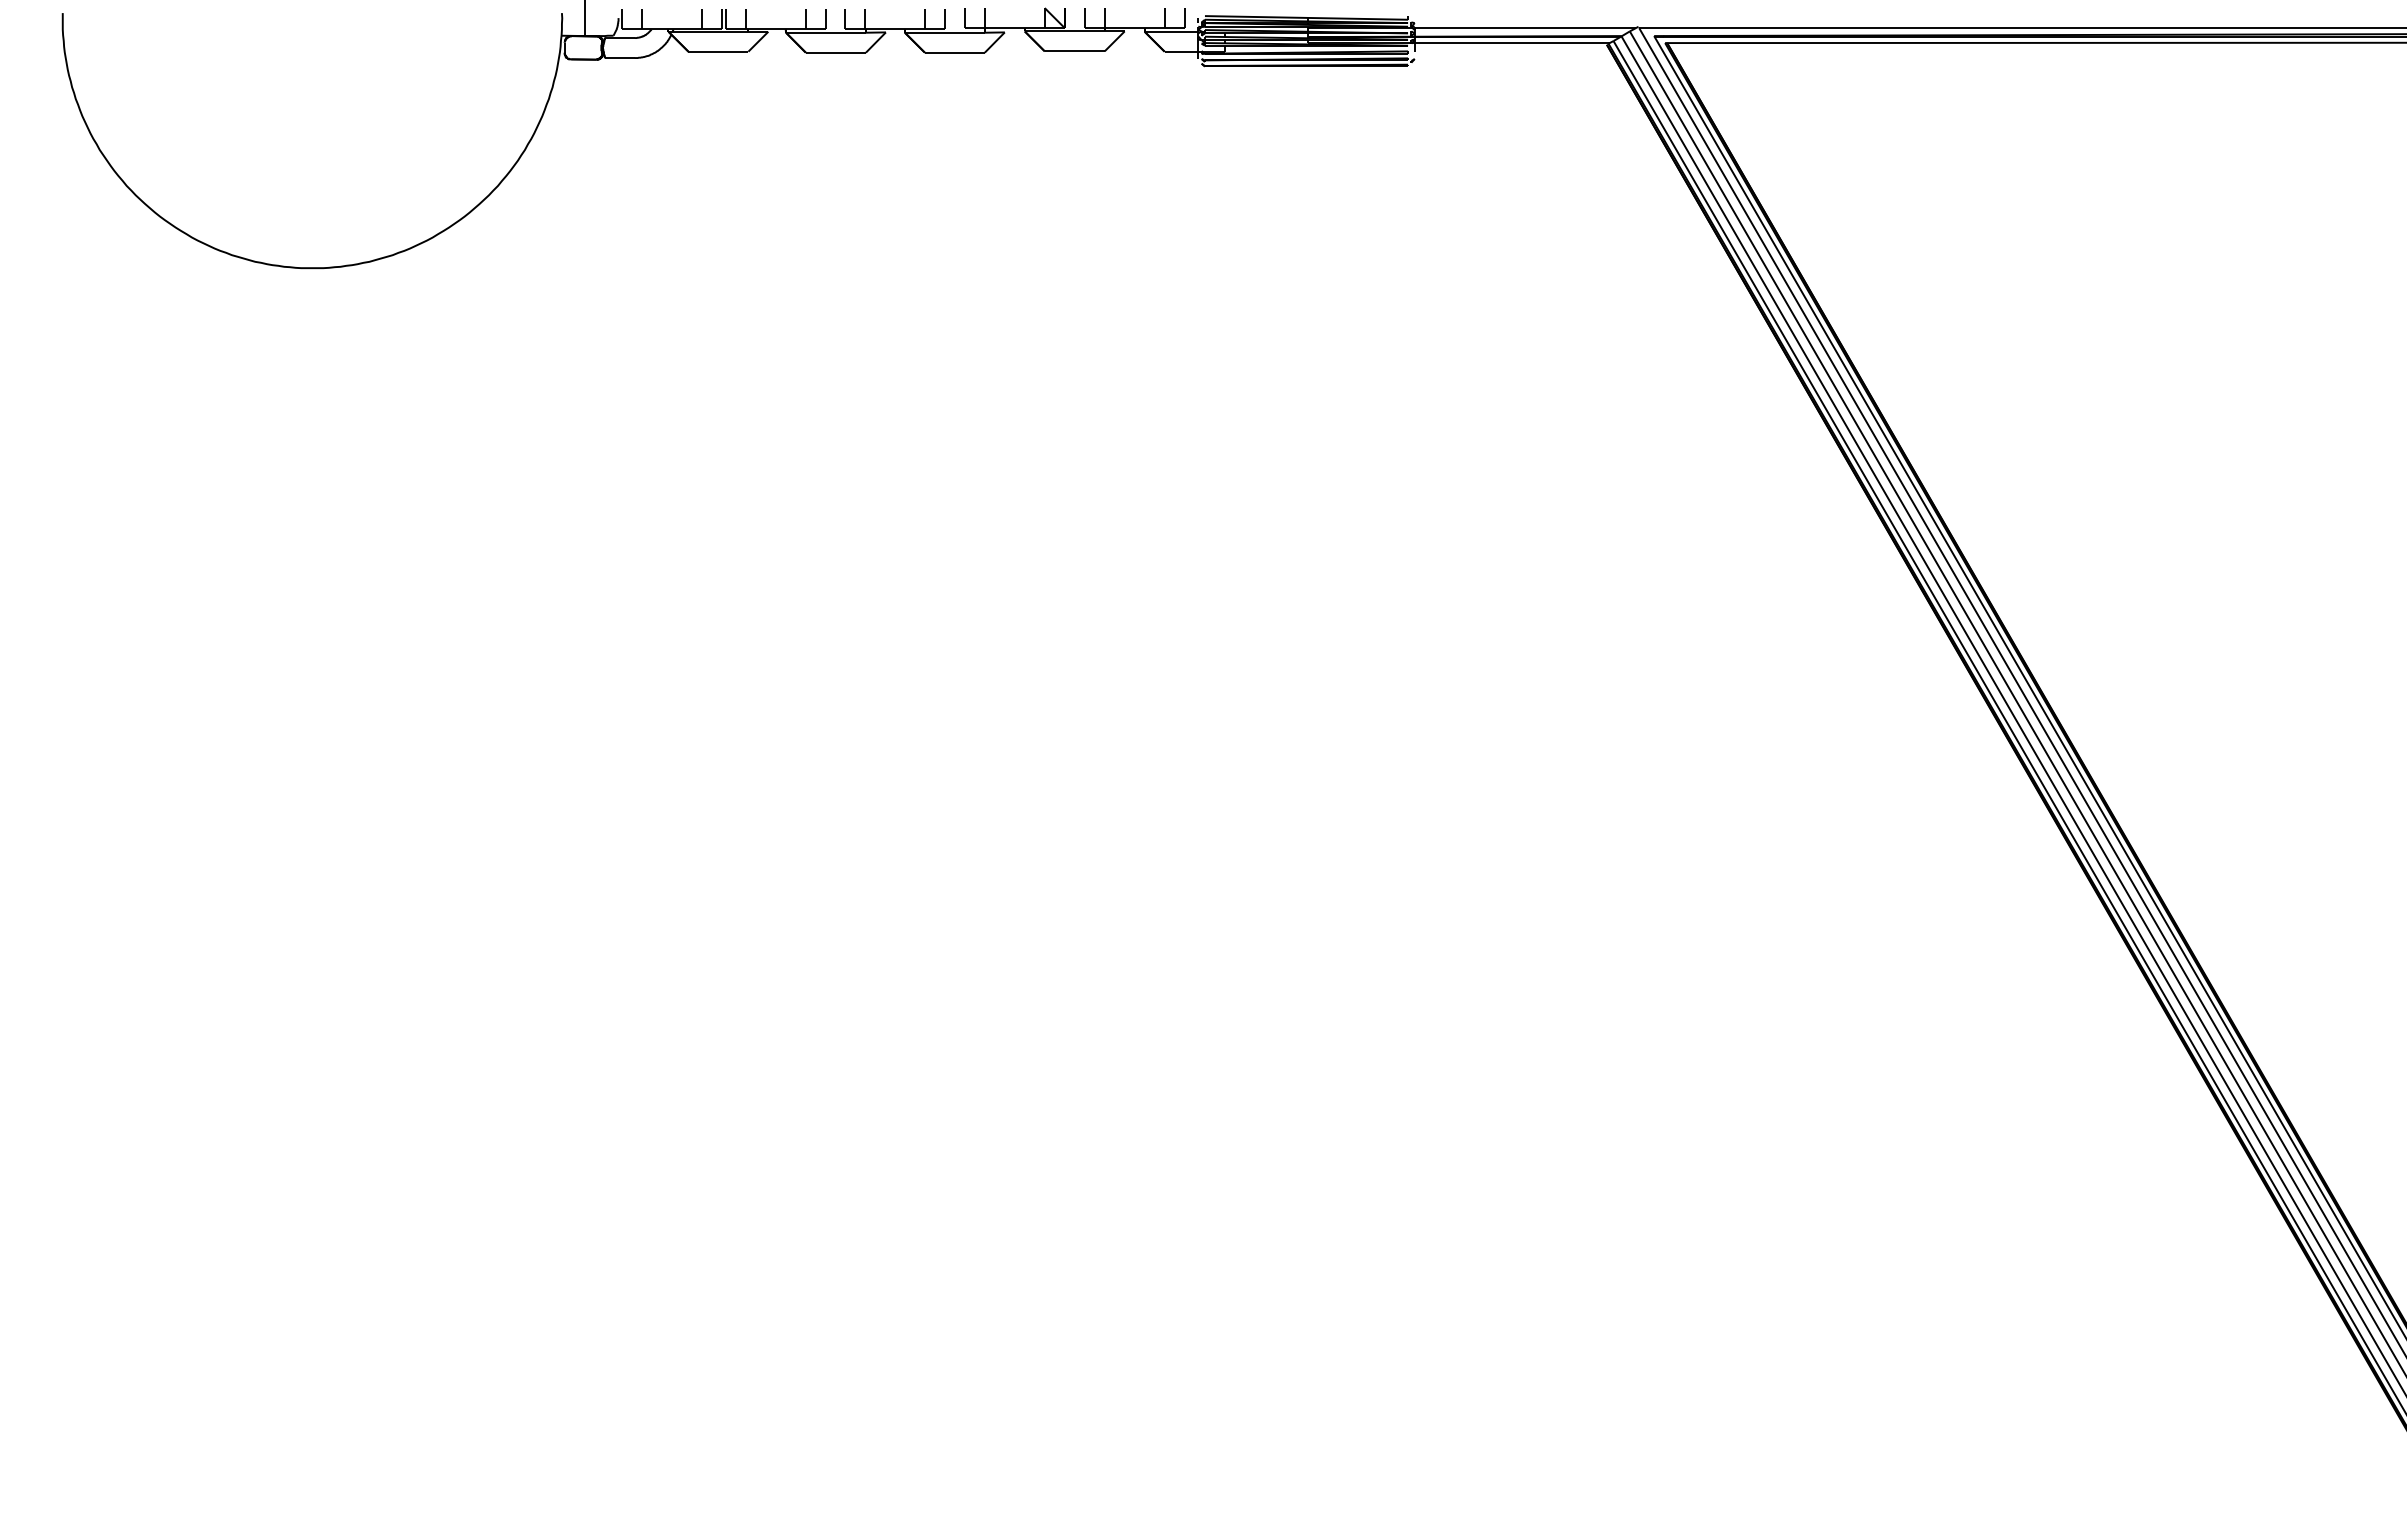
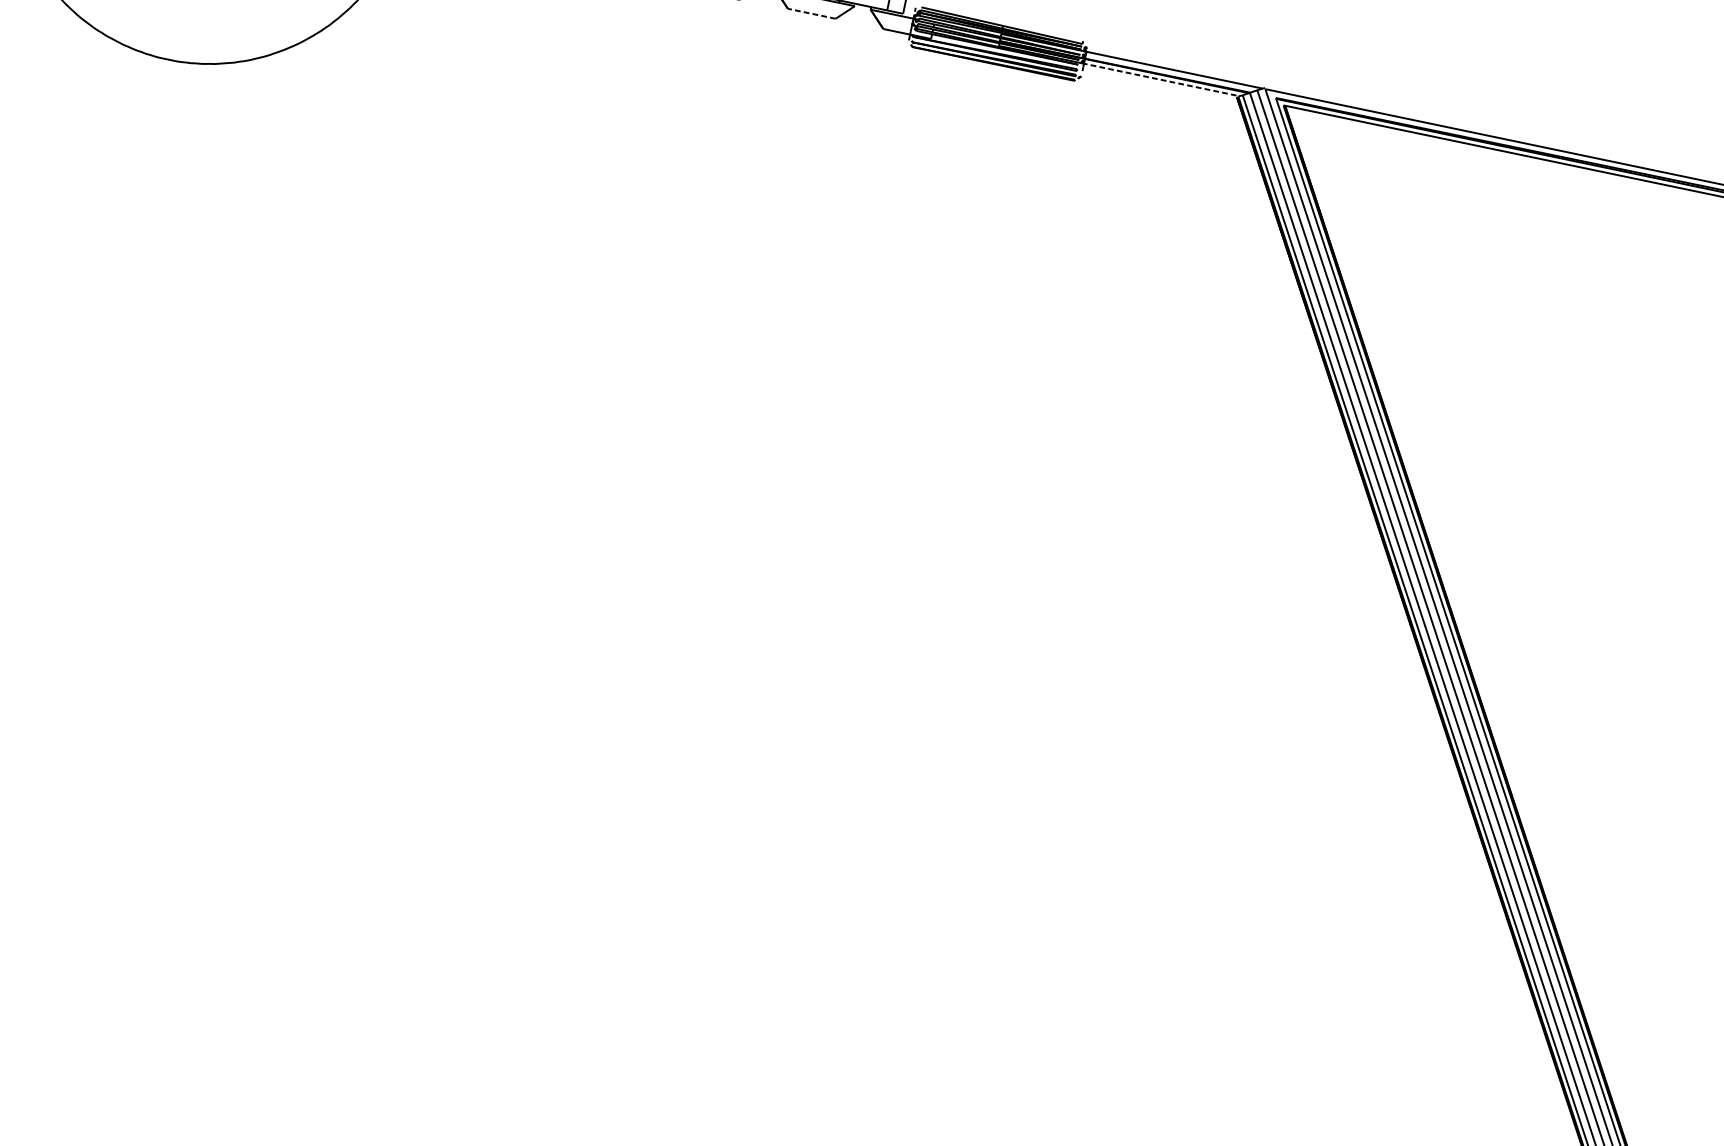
line: (1511, 43) -> (1161, 80), solid -> dashed
line: (1074, 51) -> (811, 13), solid -> dashed

